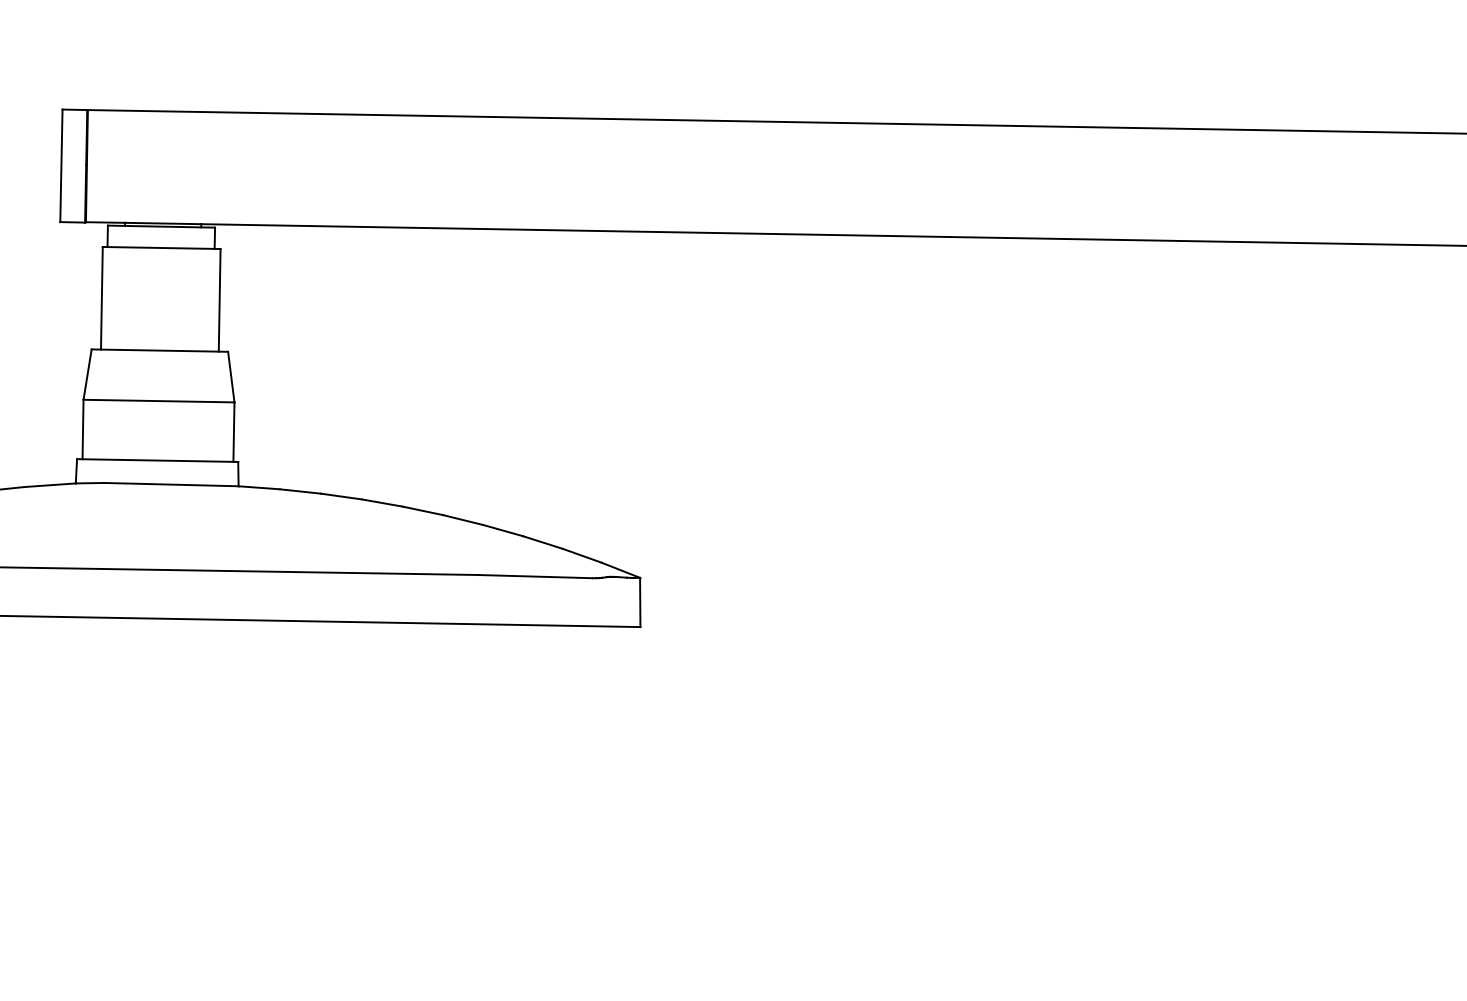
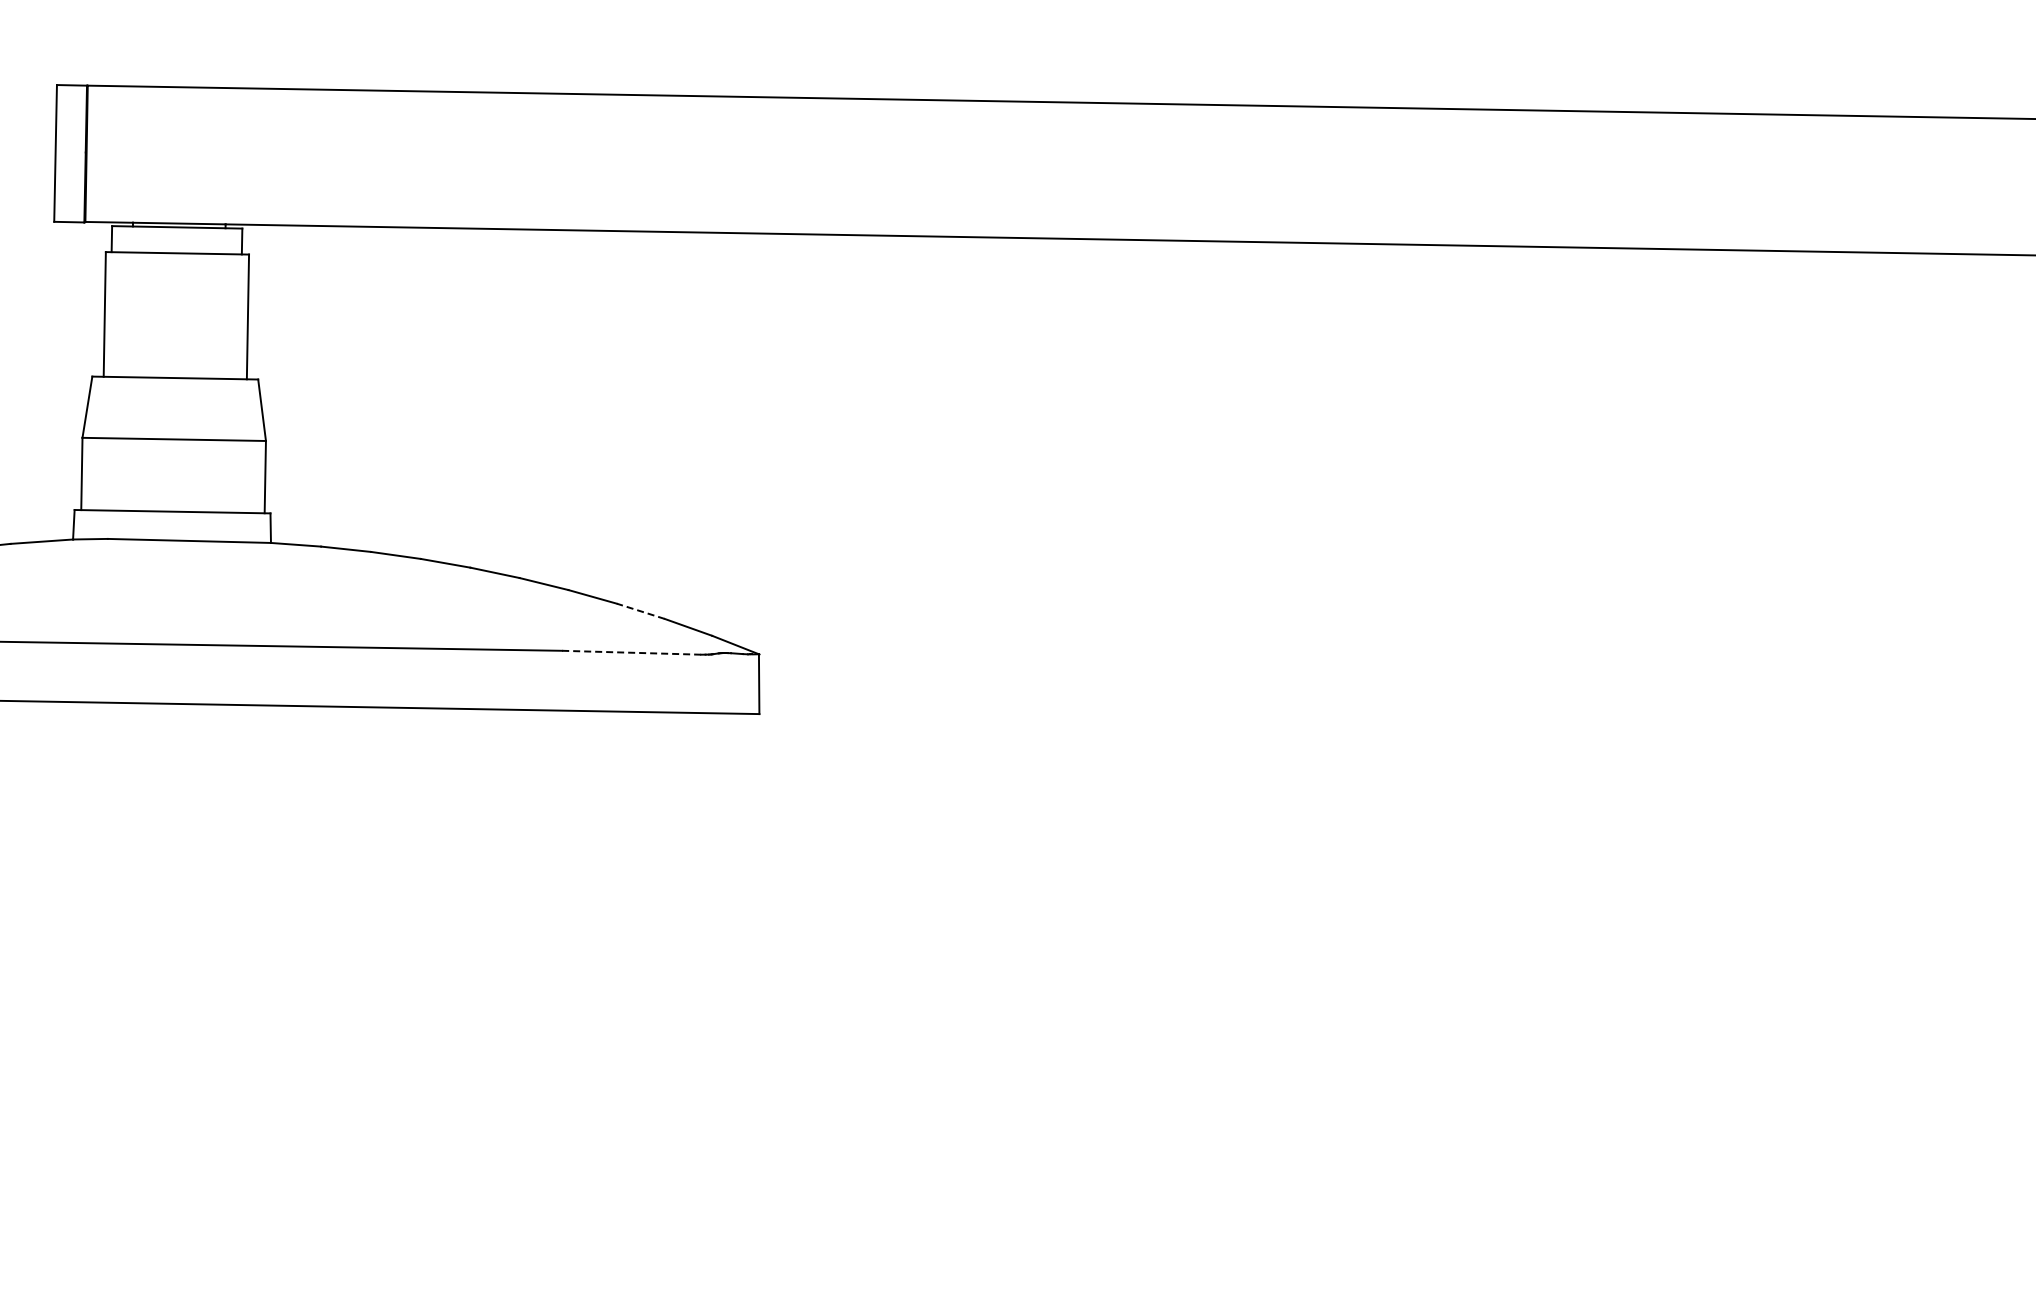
line: (542, 542) -> (640, 611), solid -> dashed
line: (535, 576) -> (631, 652), solid -> dashed

